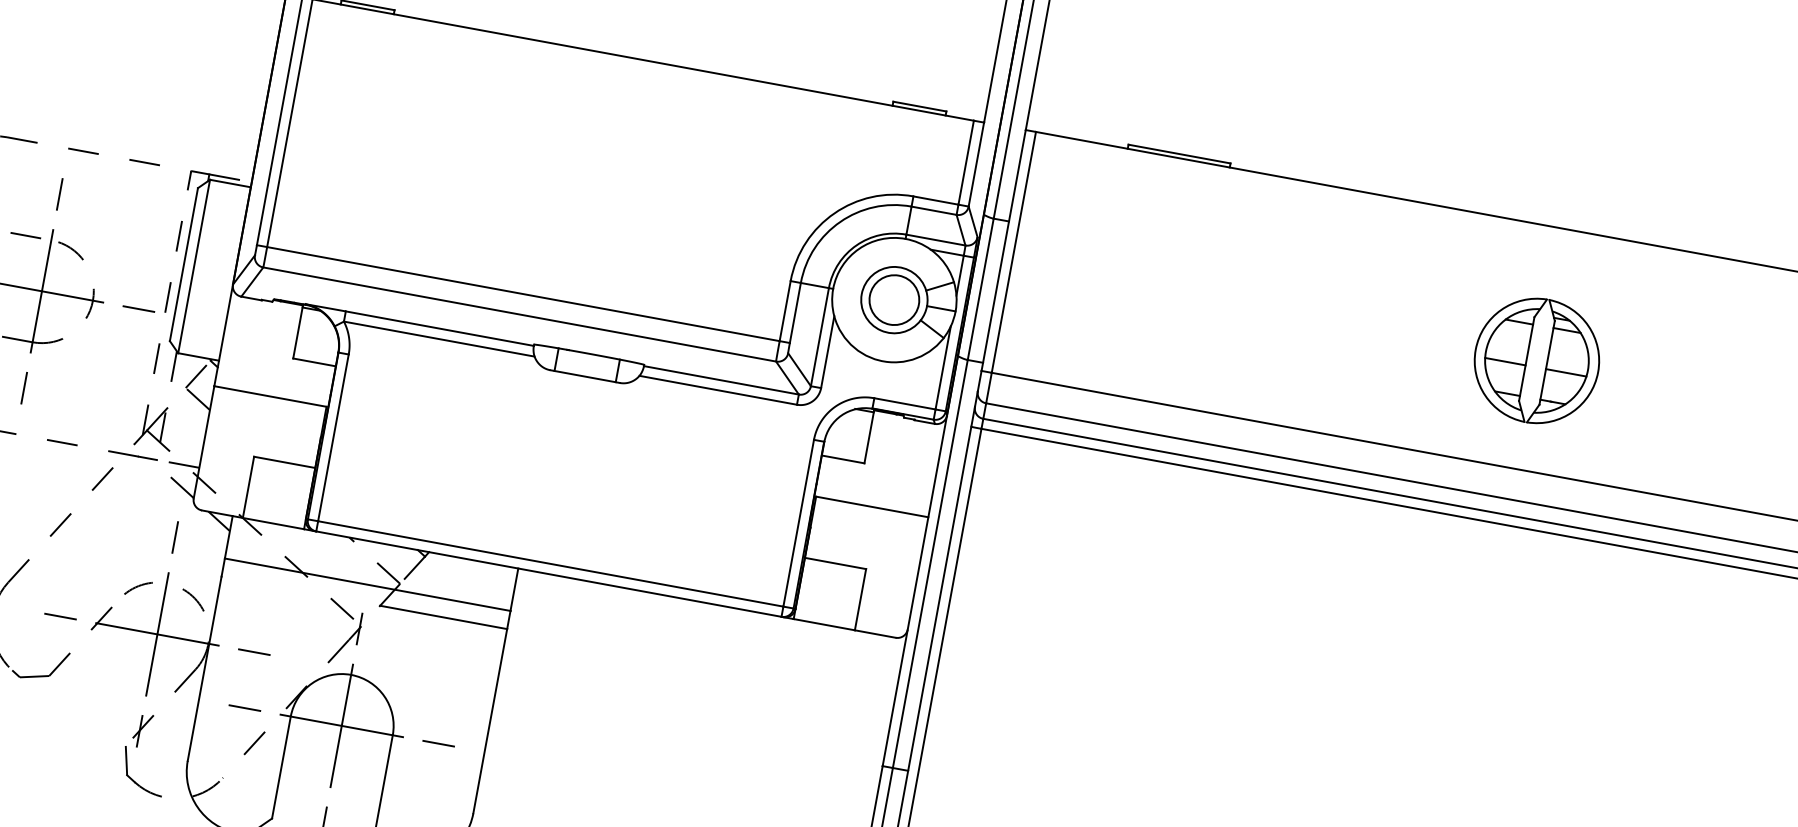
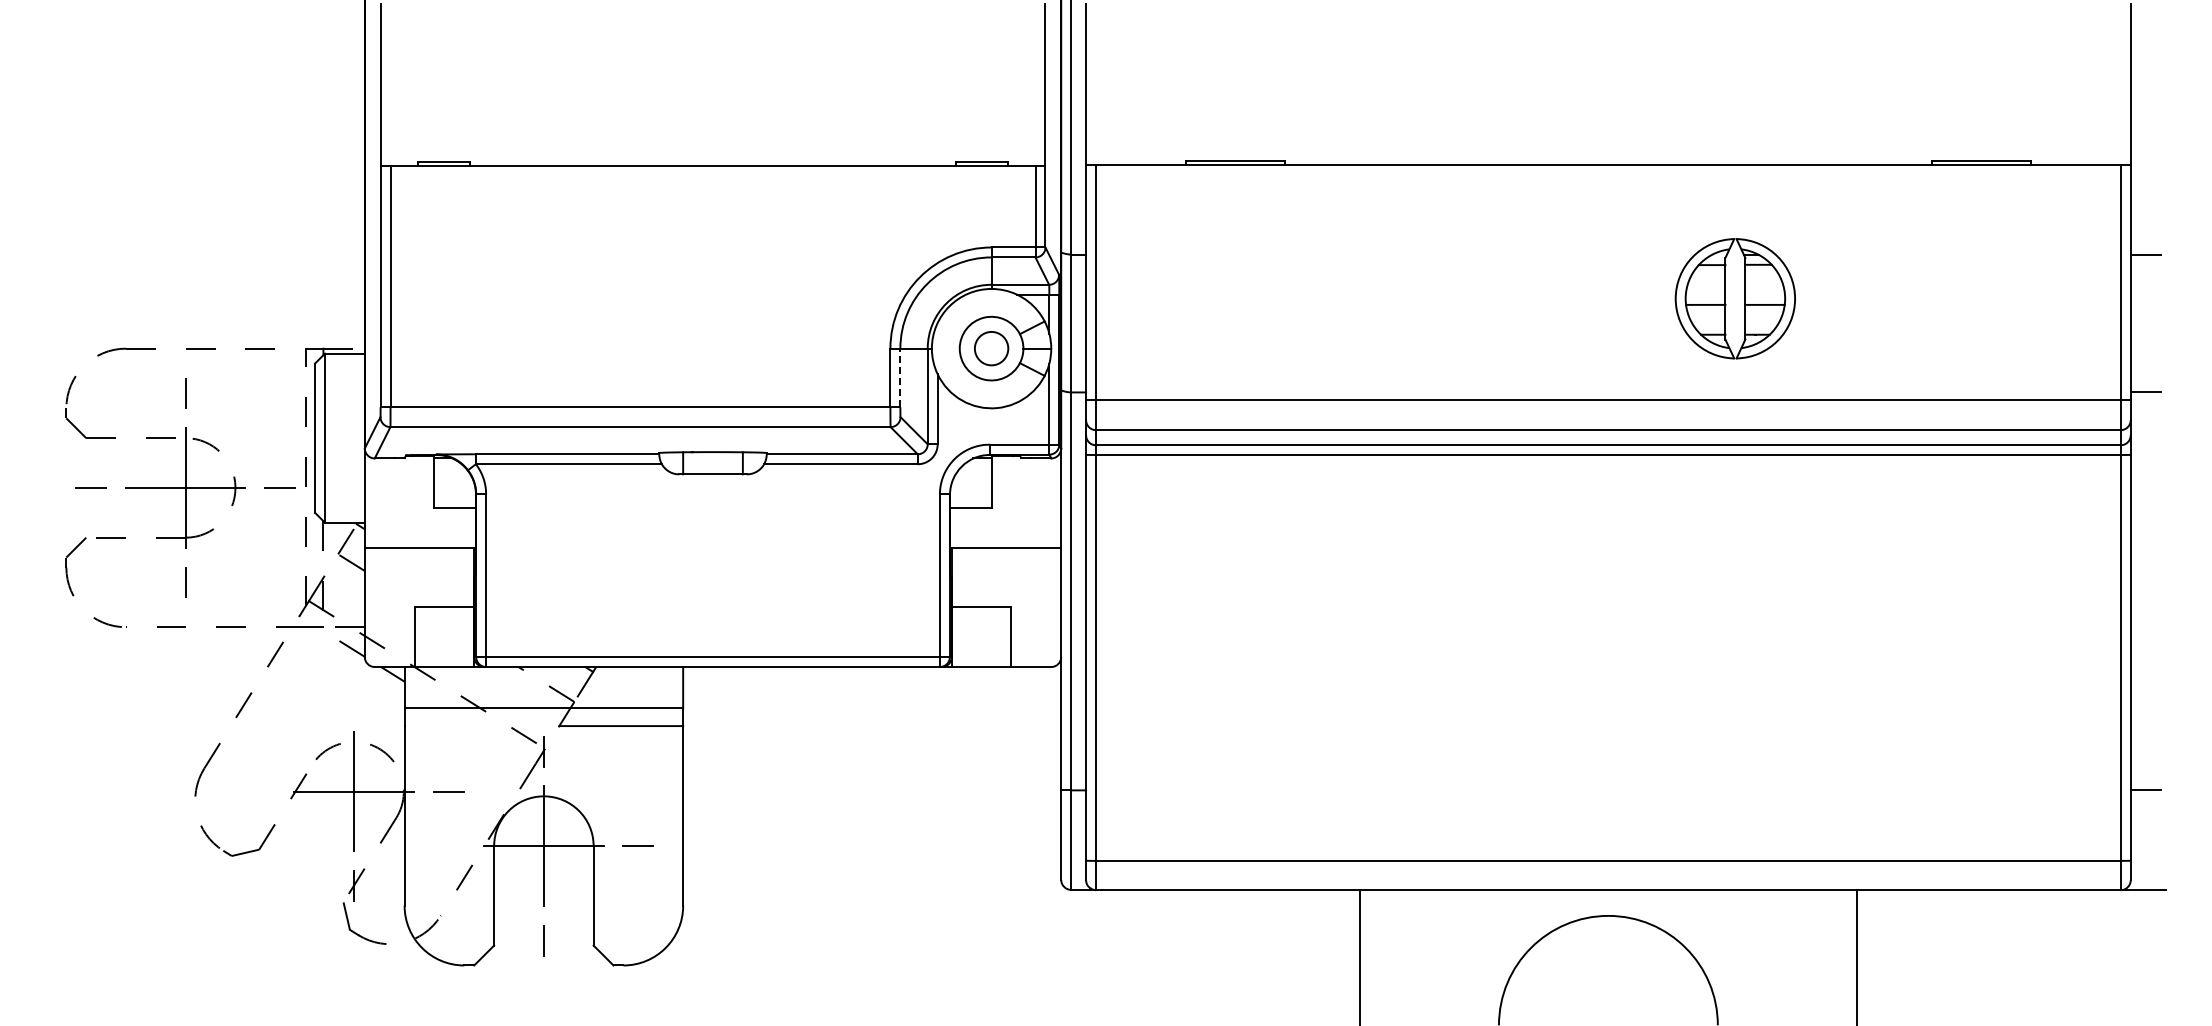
circle: (894, 299) -> (991, 348), size x0.7
line: (795, 312) -> (900, 377), solid -> dashed
part: (1536, 360) -> (1734, 298), moved
line: (175, 537) -> (354, 697), removed
line: (60, 616) -> (259, 791), removed
line: (244, 708) -> (449, 846), removed

